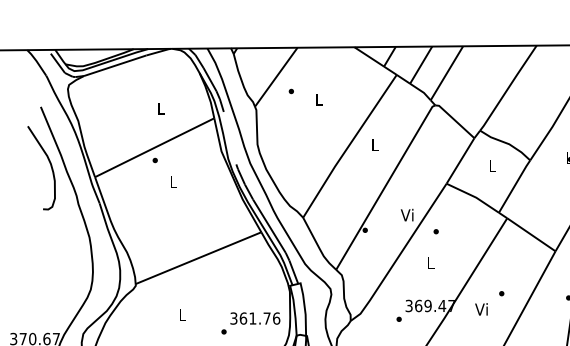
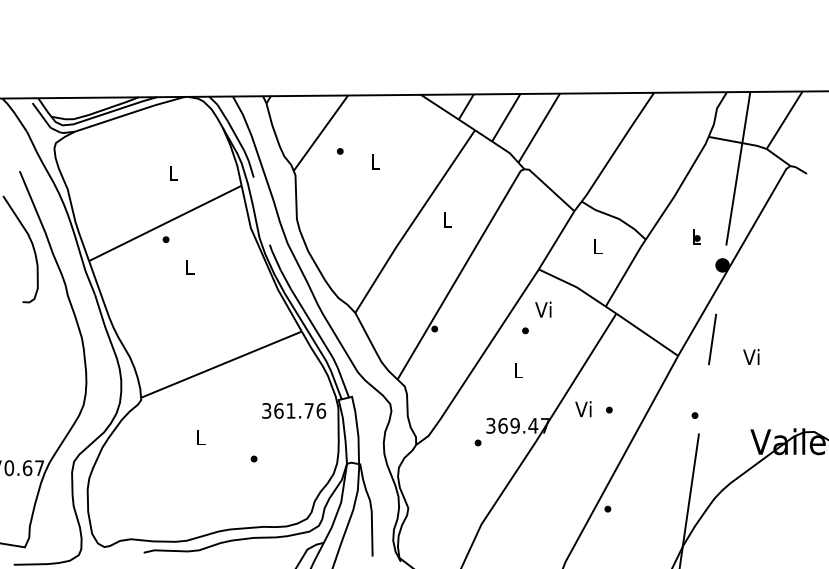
text: (407, 215) -> (543, 309), moved
text: (481, 309) -> (583, 409), moved
text: (255, 318) -> (294, 410), moved

